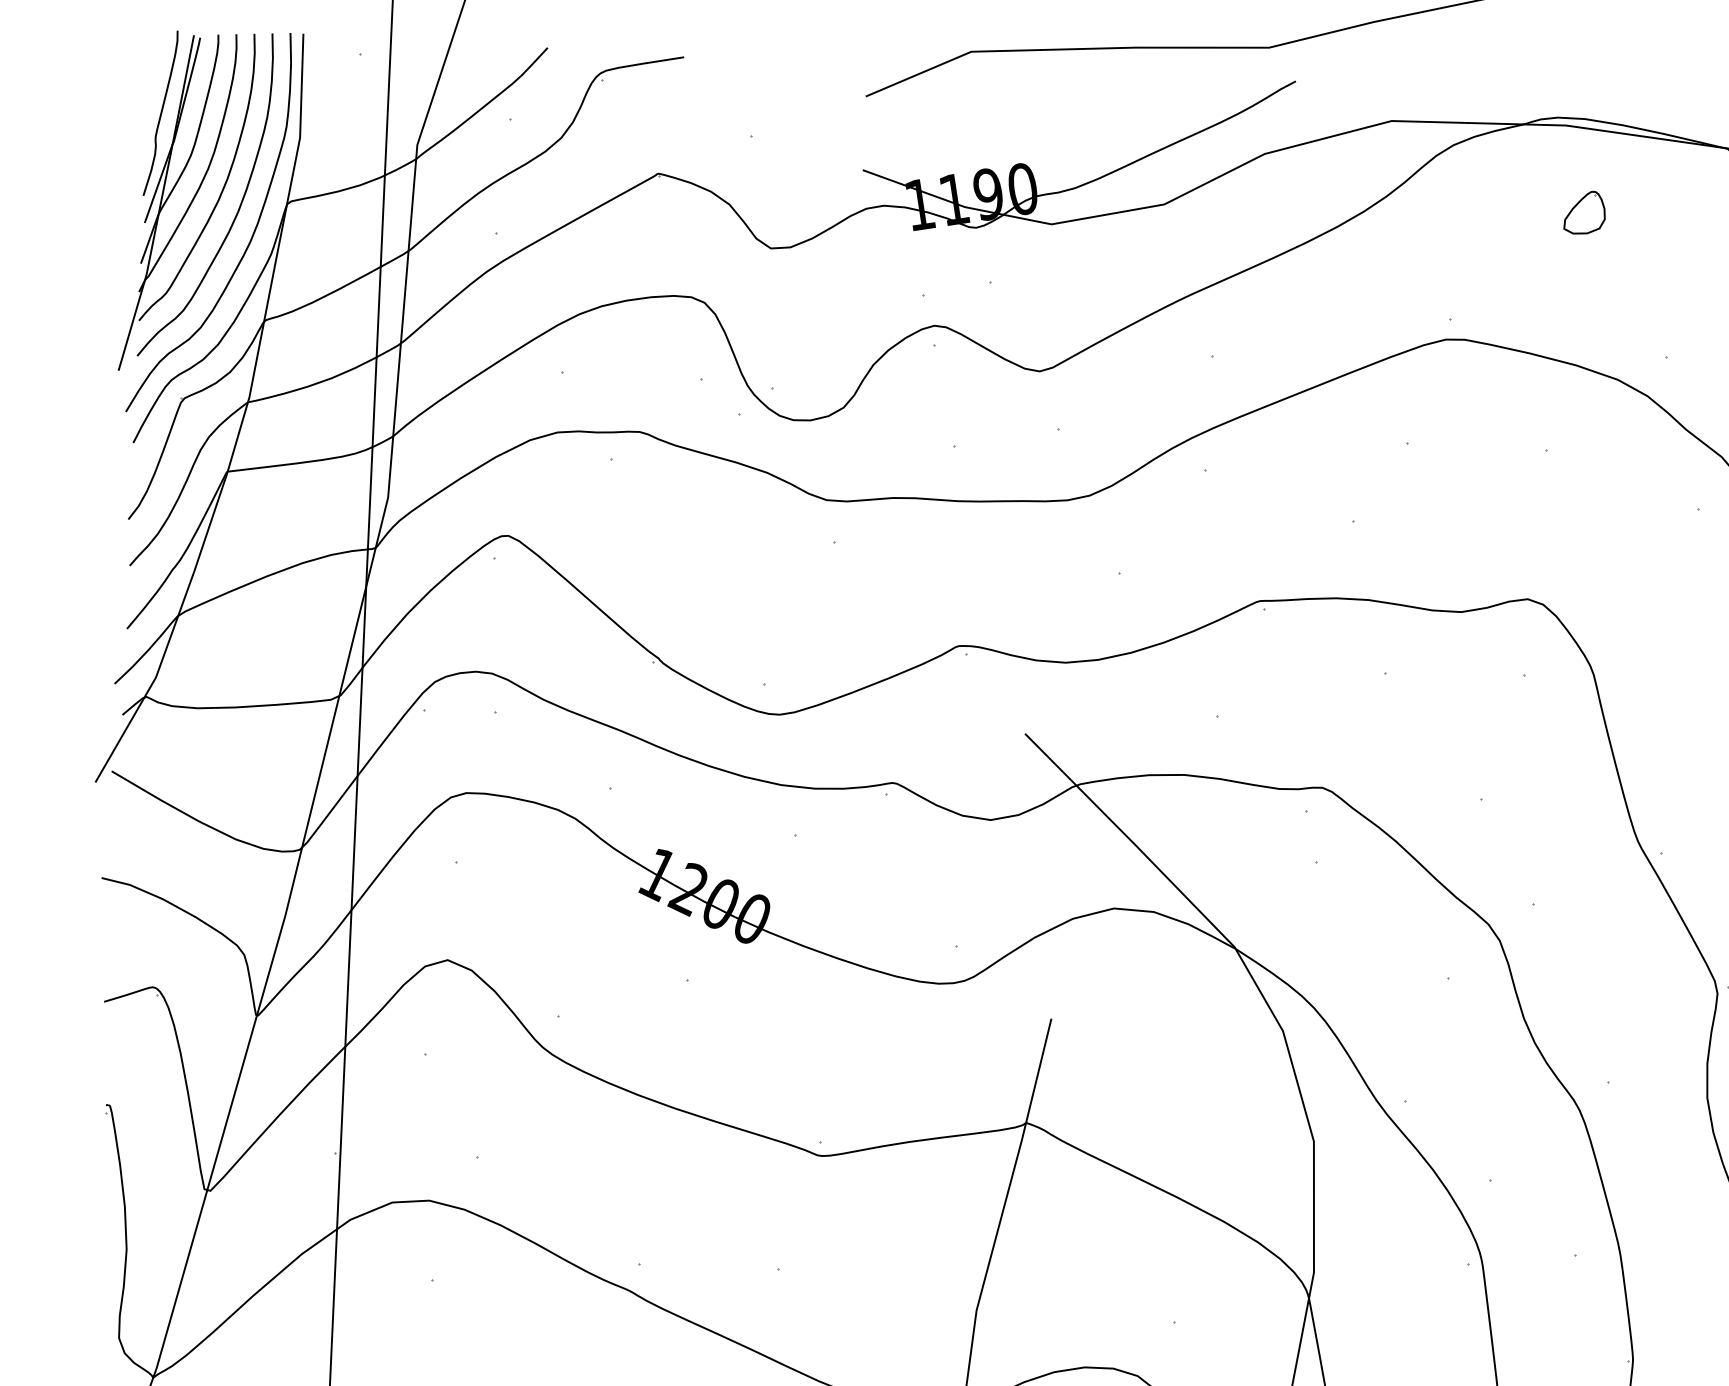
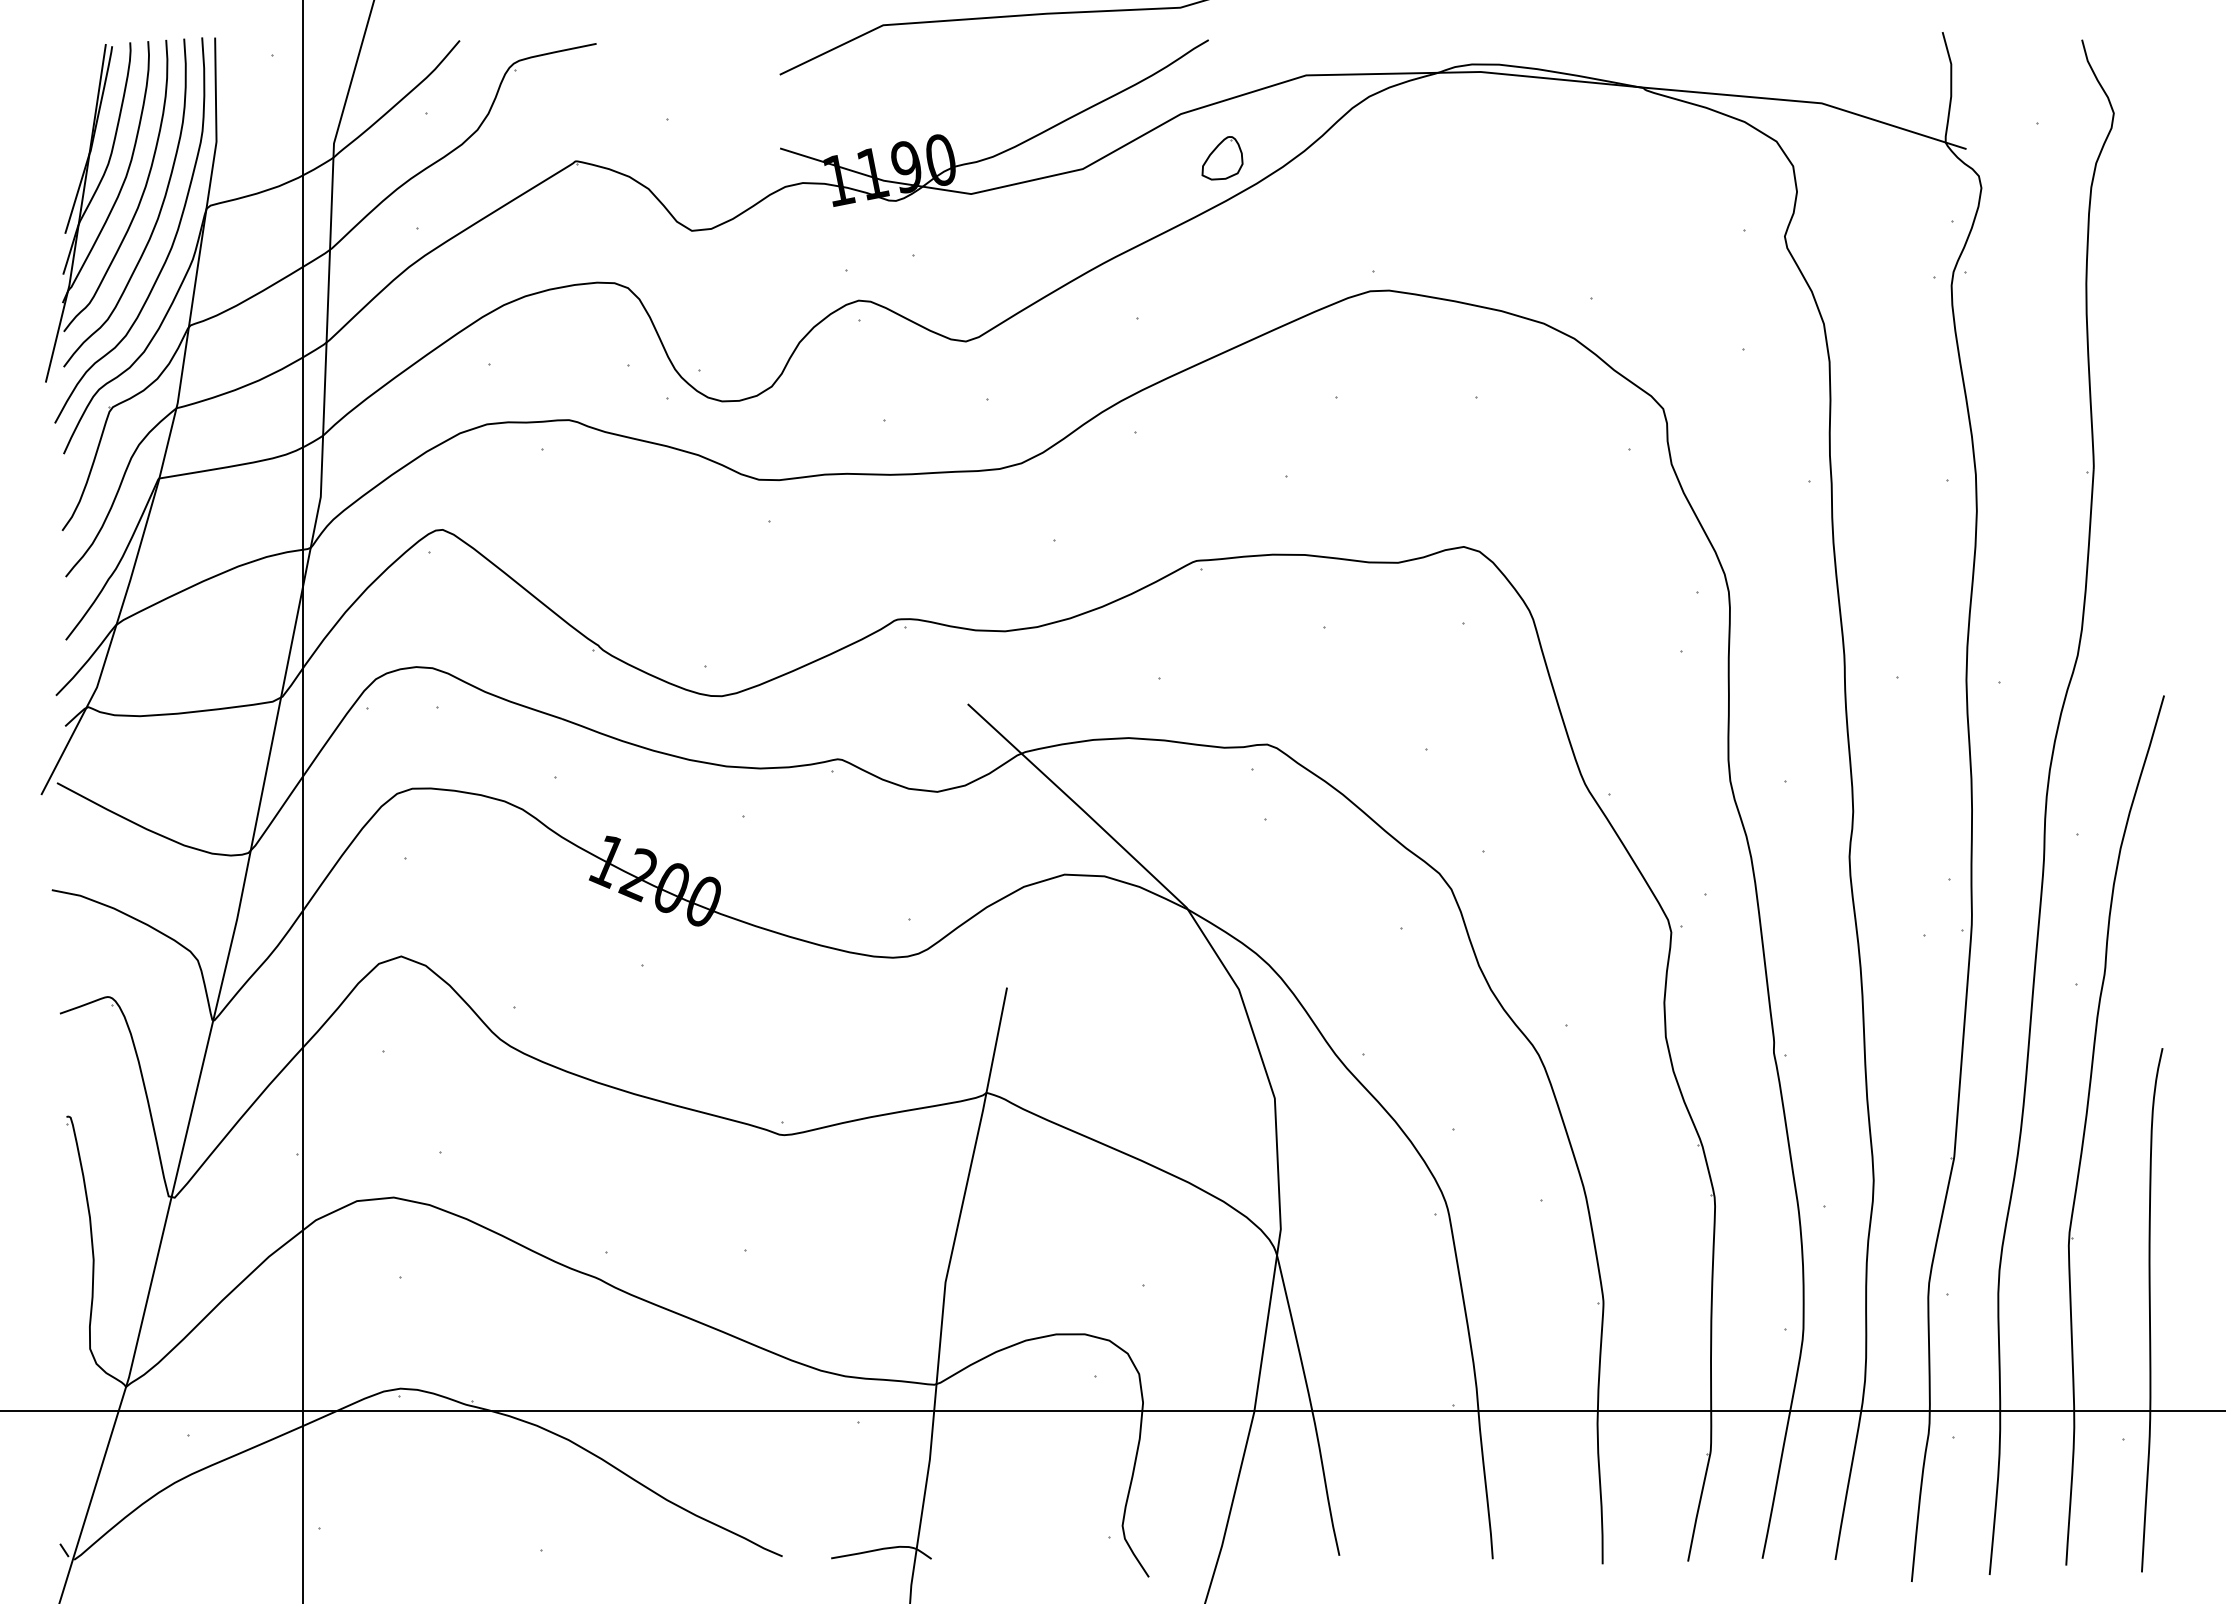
curve: (160, 113) -> (75, 123), removed
part: (1584, 212) -> (1222, 158), moved

